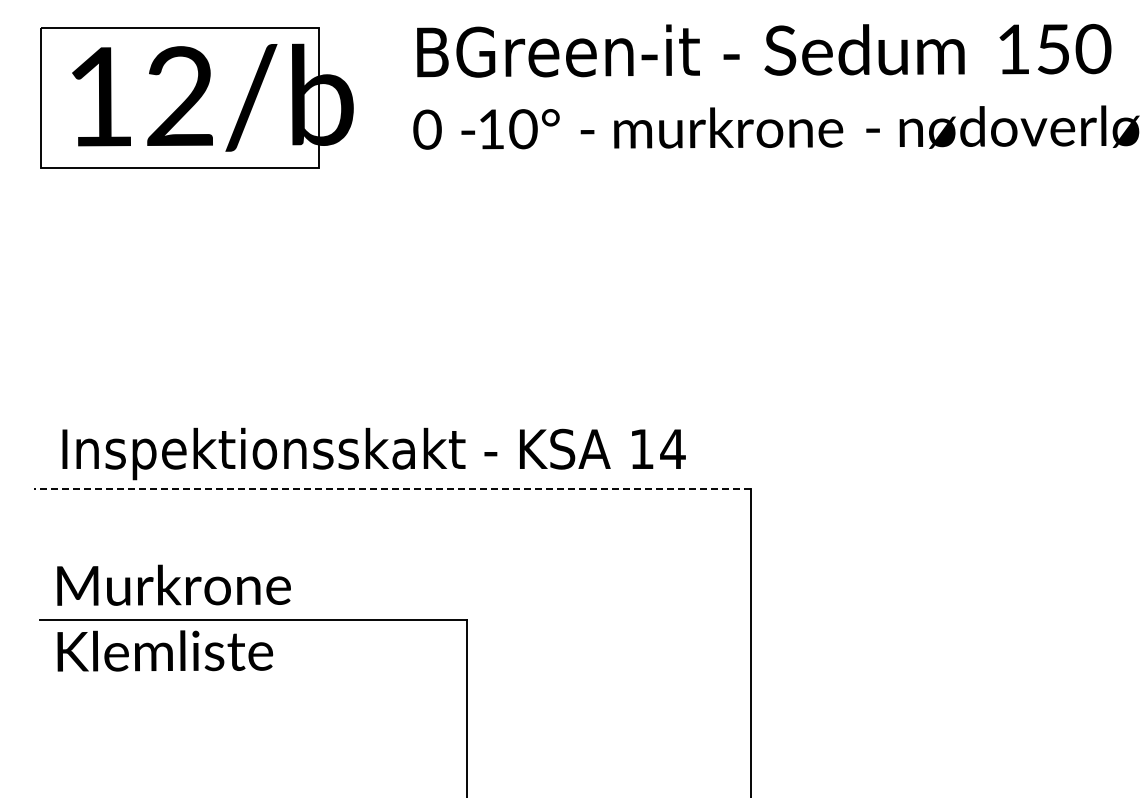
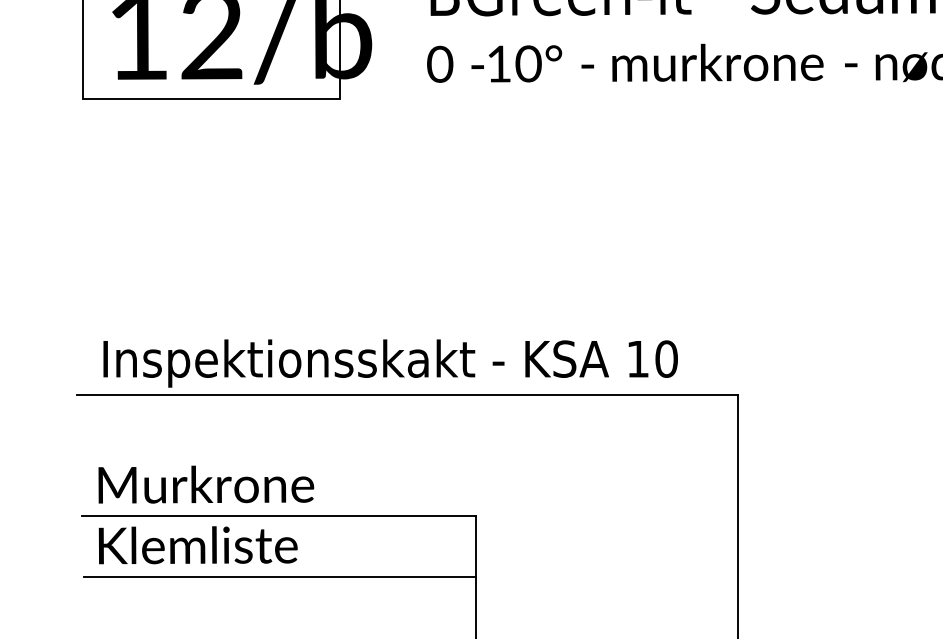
text: (672, 448) -> (666, 358), 14 -> 10
line: (391, 488) -> (406, 395), dashed -> solid
line: (253, 685) -> (279, 577), added

